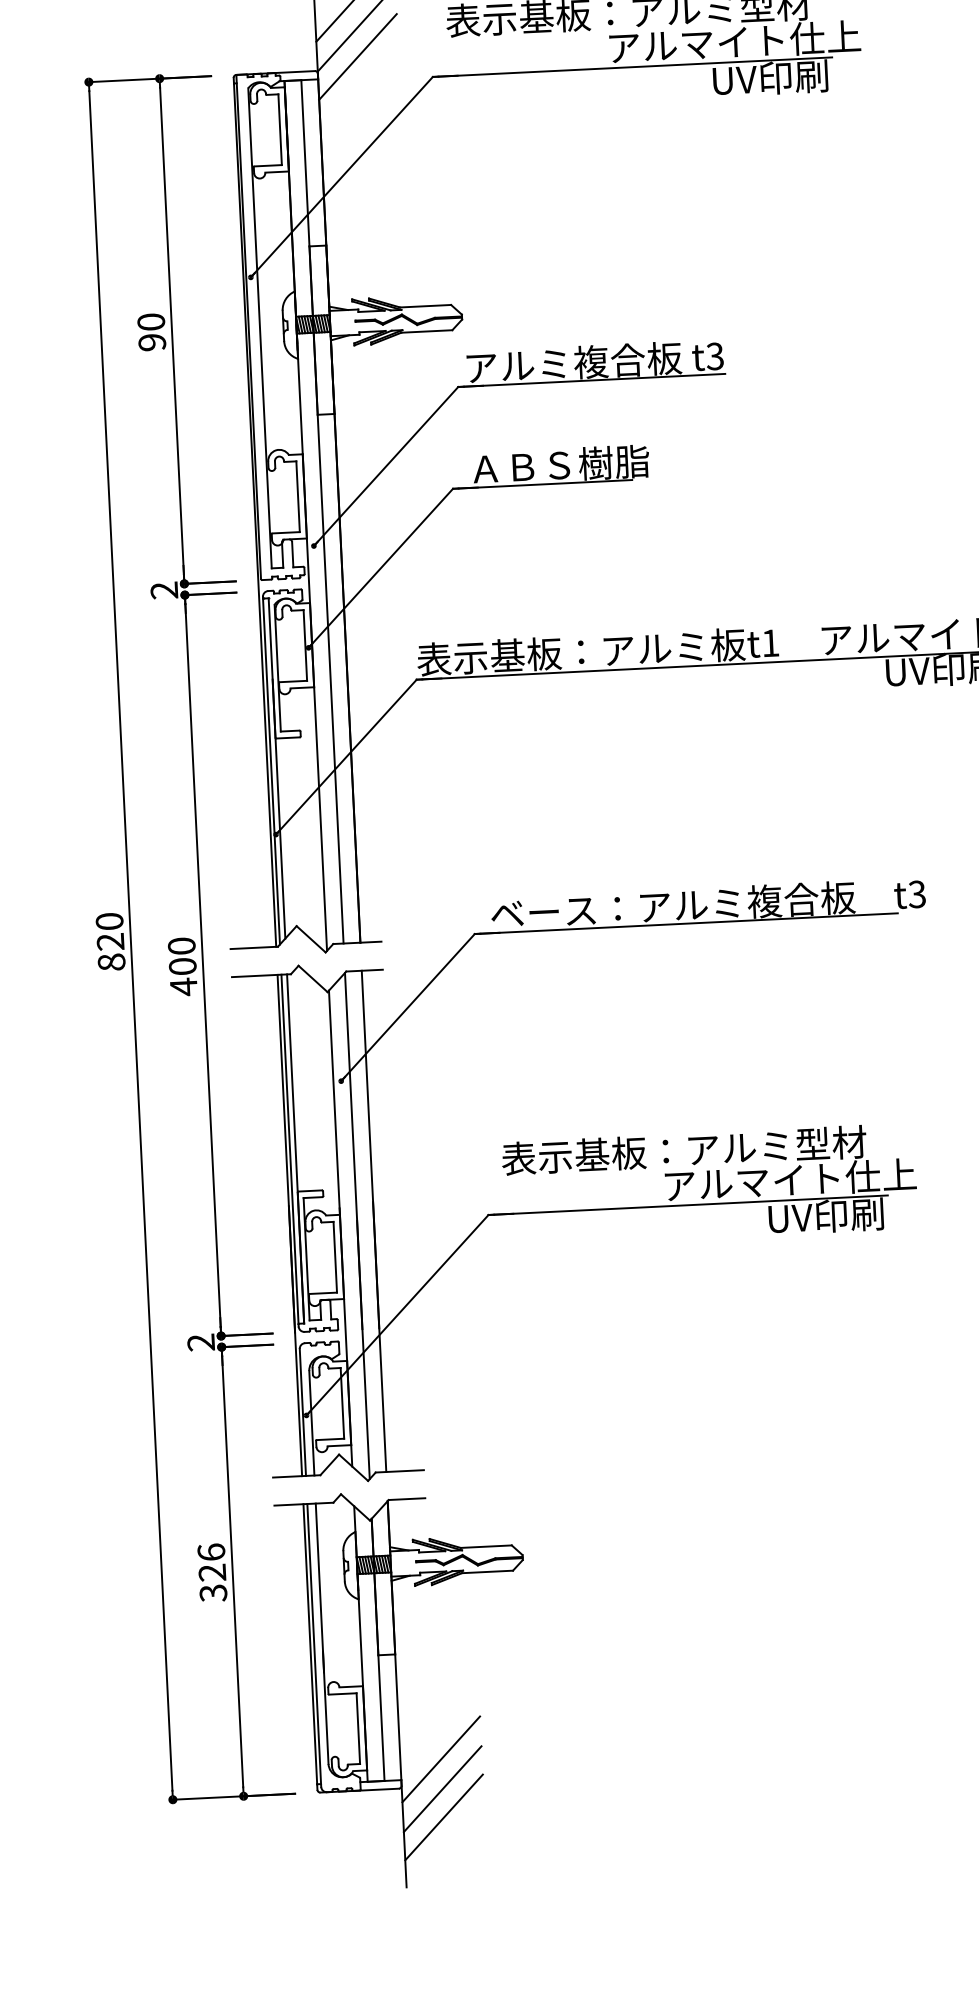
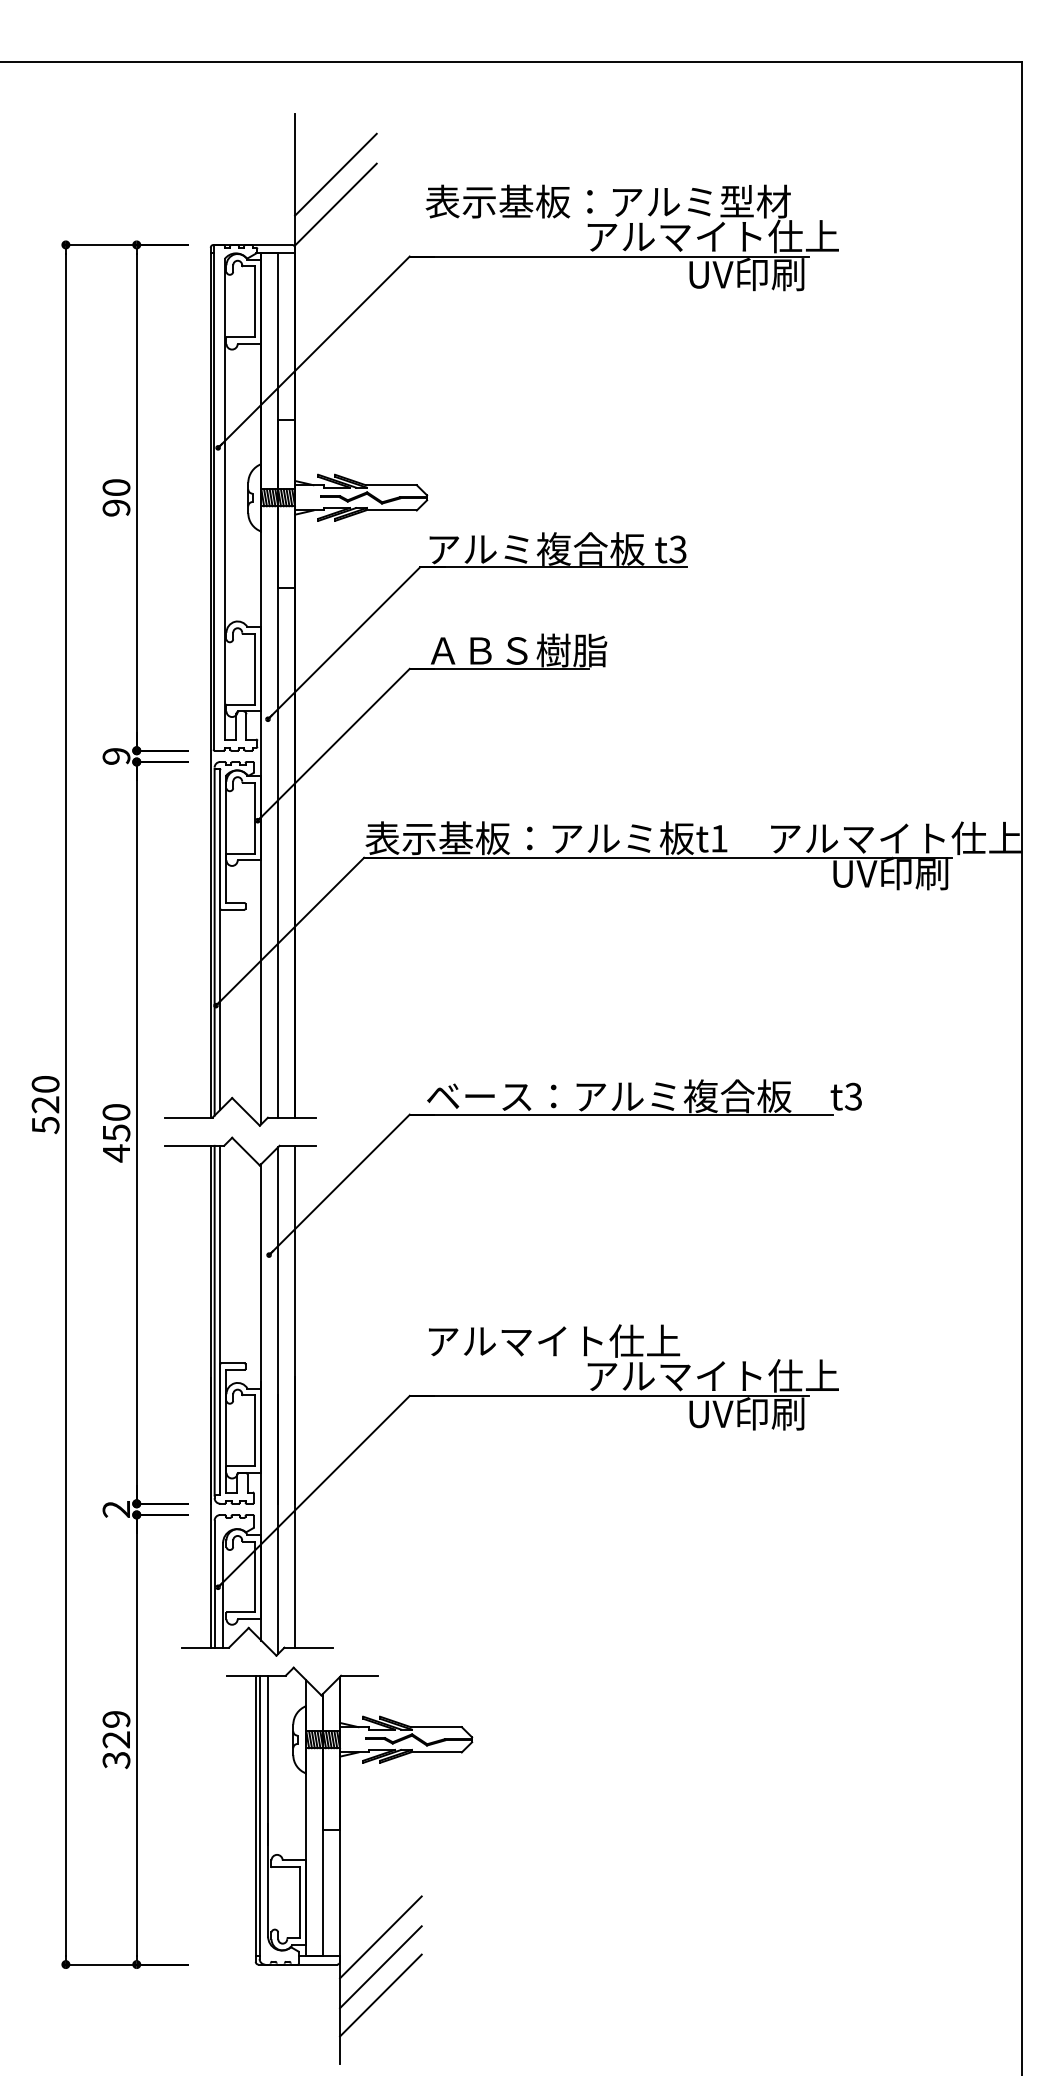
line: (357, 56) -> (335, 232), removed
text: (164, 590) -> (116, 756), 2 -> 9
text: (111, 962) -> (45, 1125), 820 -> 520
text: (182, 966) -> (116, 1132), 400 -> 450
text: (683, 1149) -> (607, 1340), 表示基板：アルミ型材 -> アルマイト仕上
text: (211, 1551) -> (116, 1718), 326 -> 329
part: (397, 1689) -> (340, 1865), moved

